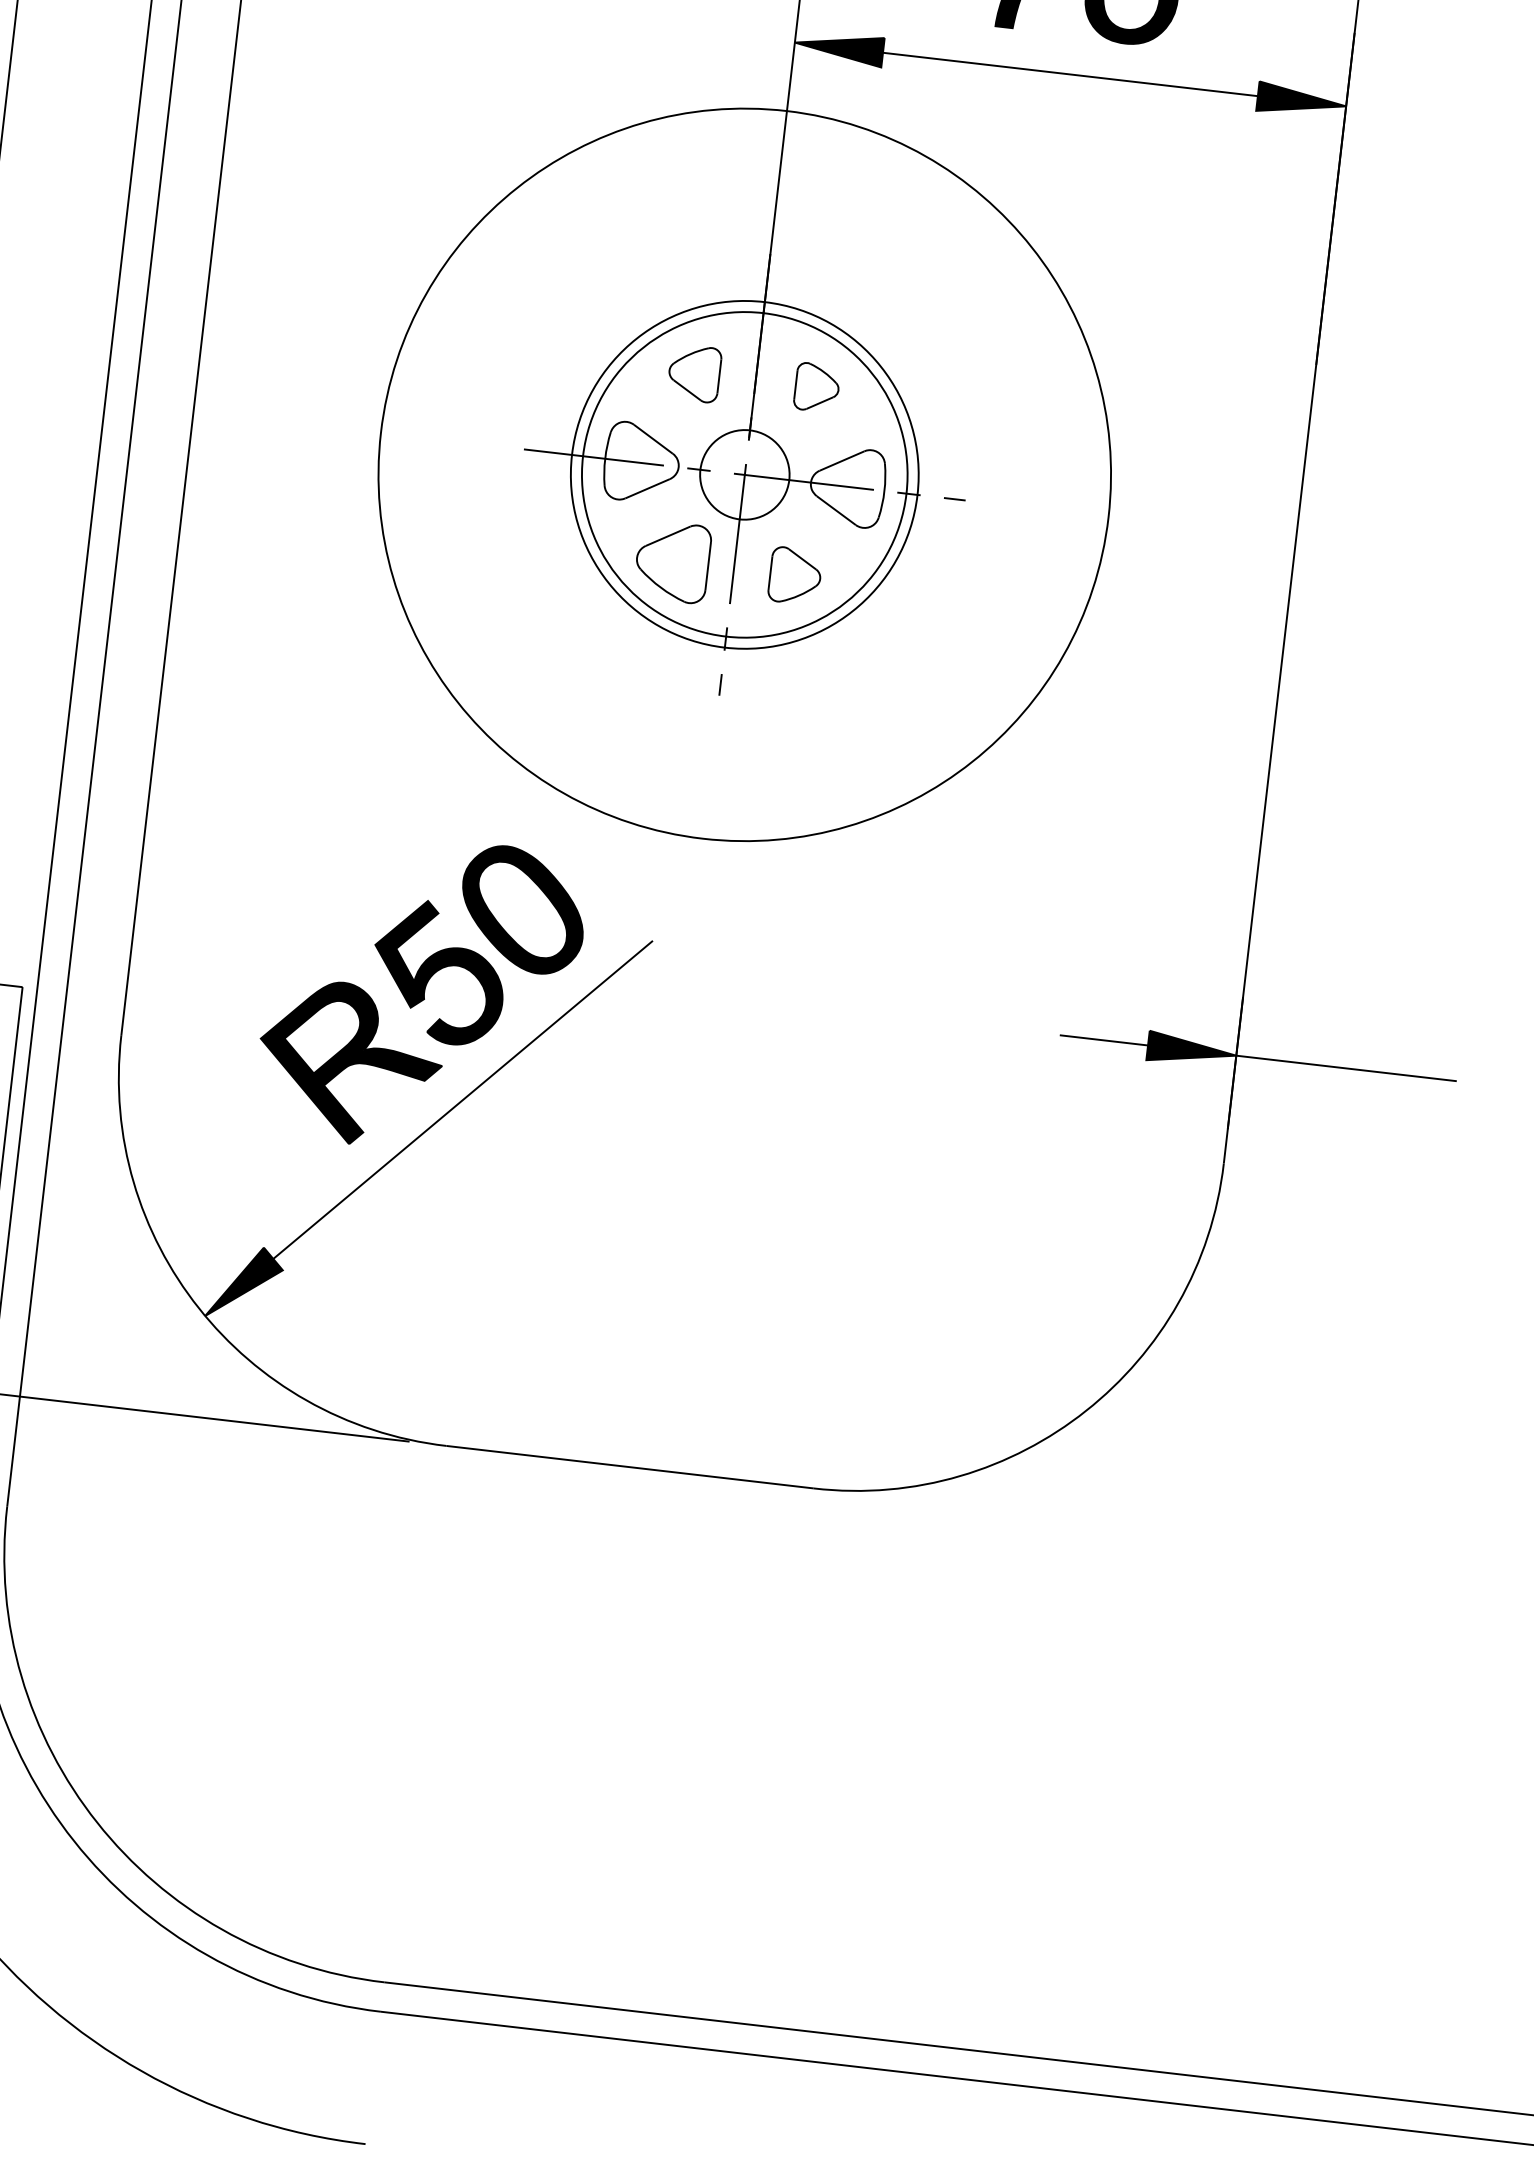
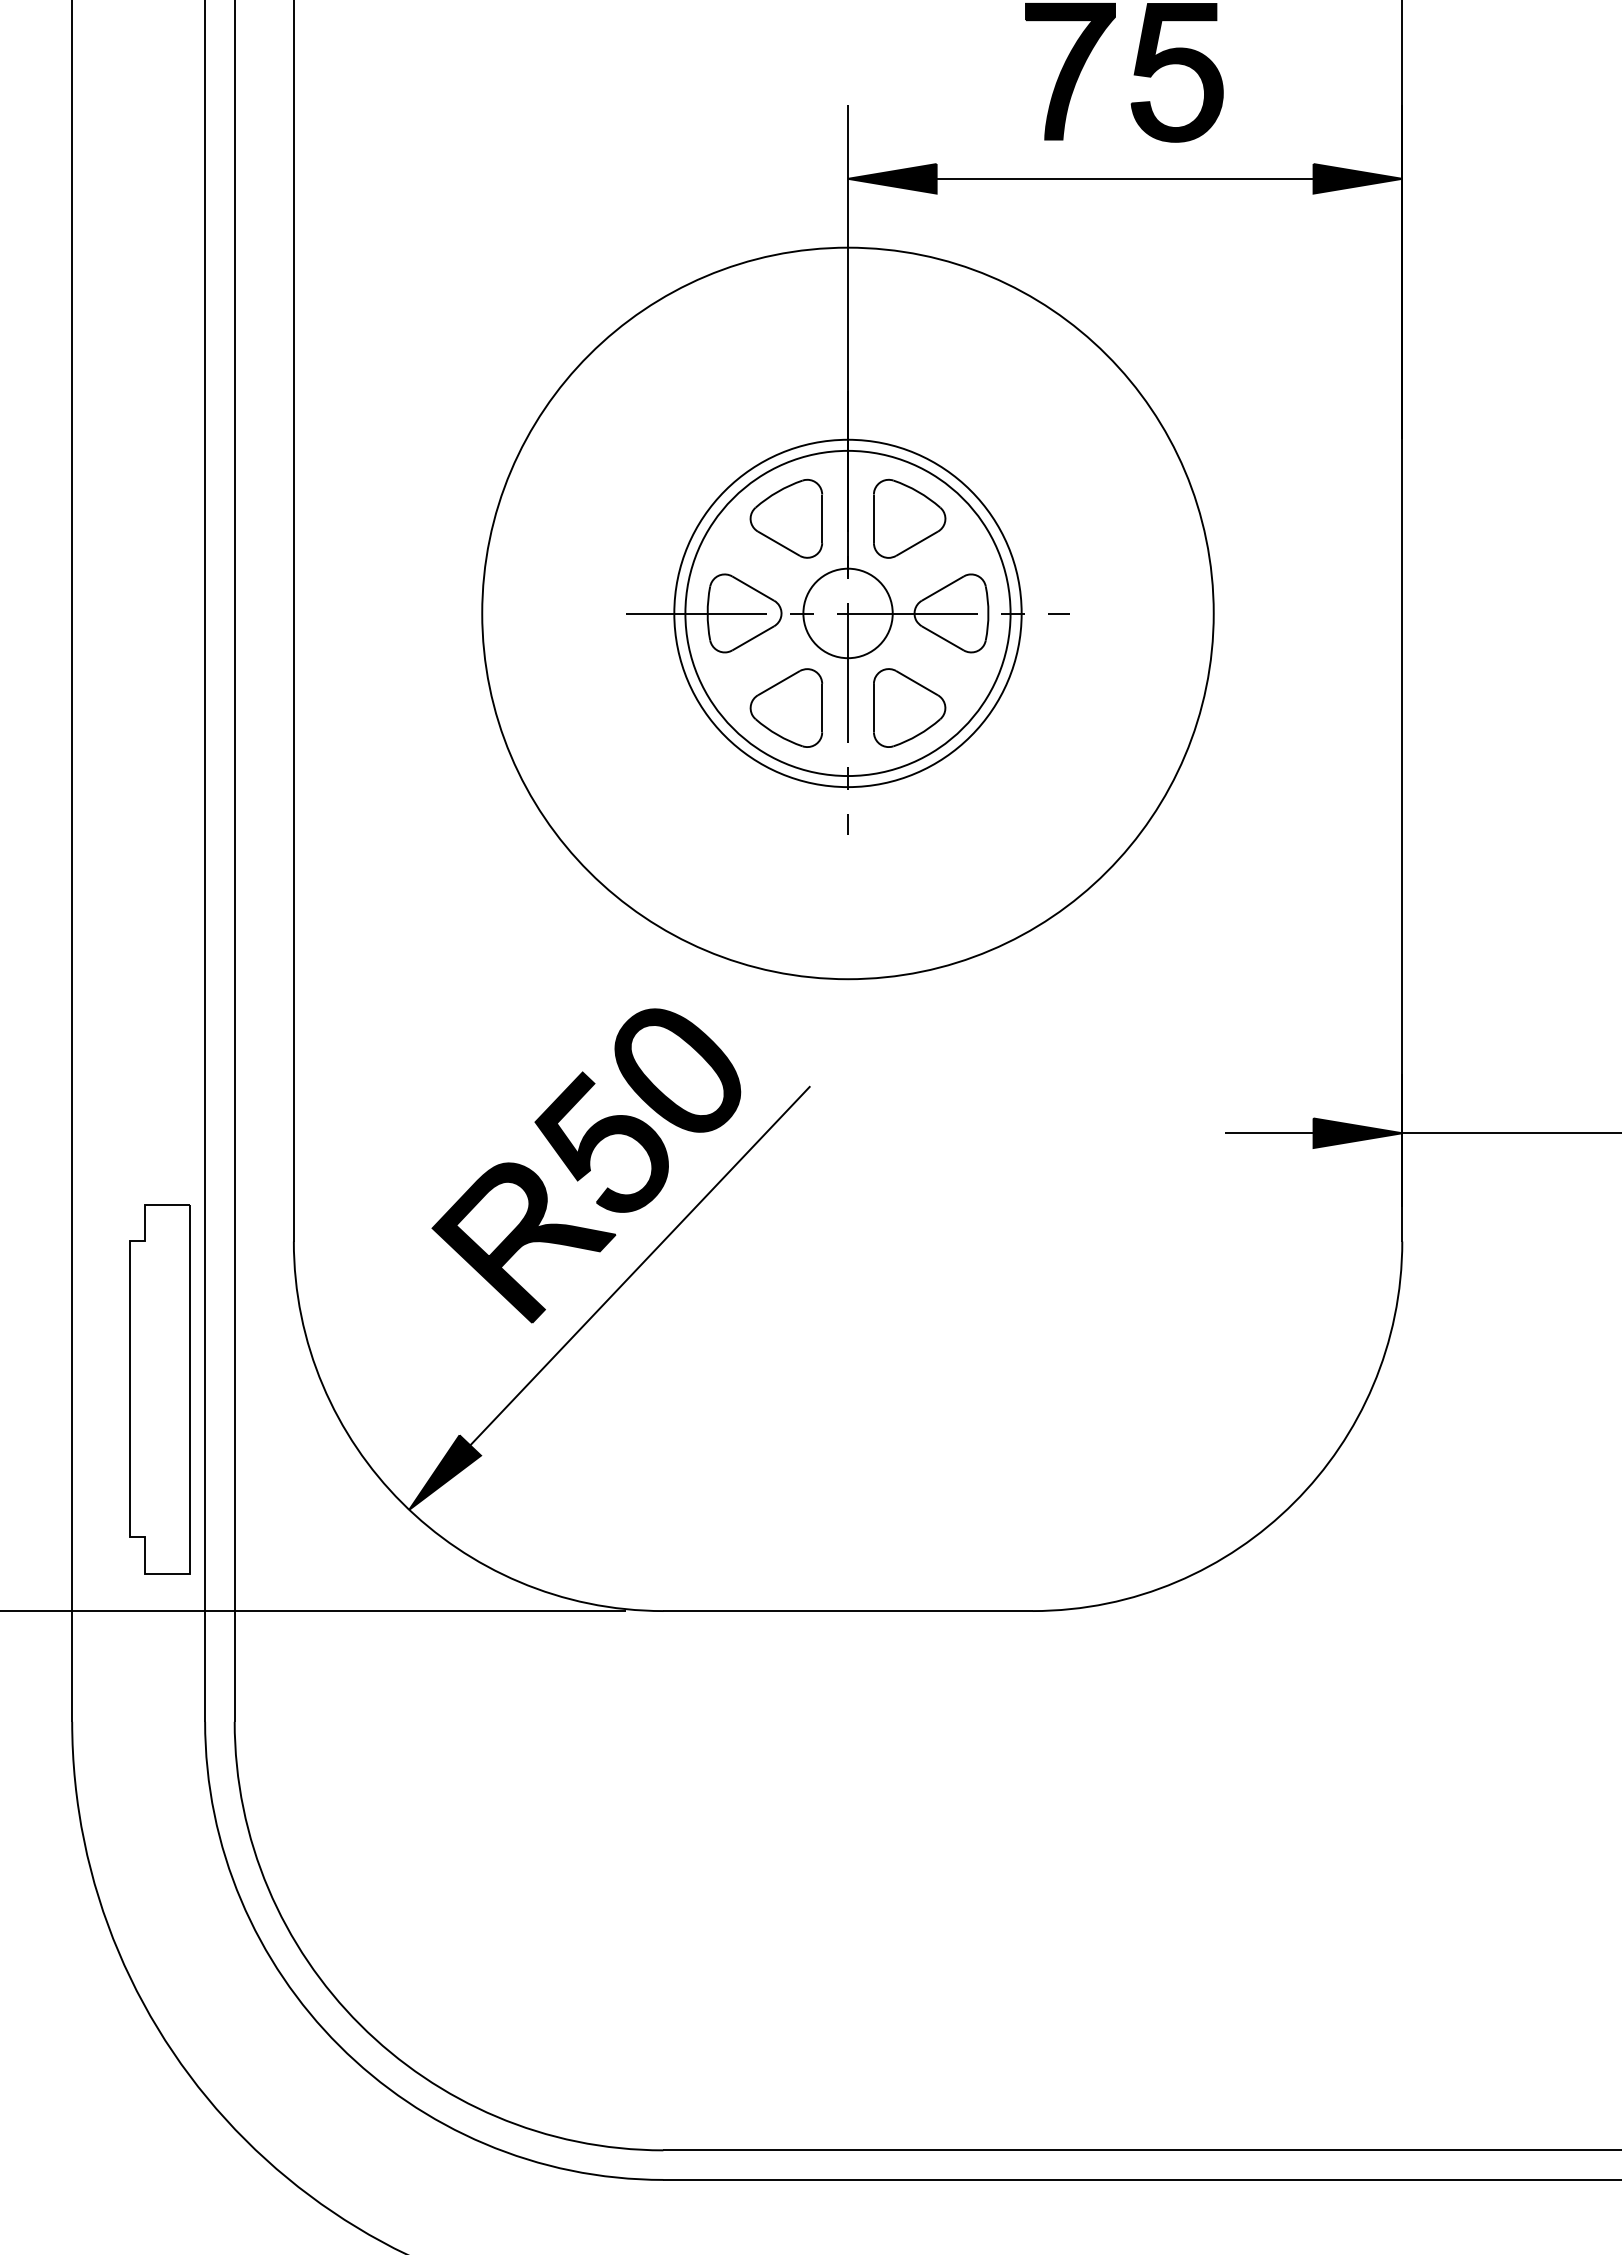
part: (694, 373) -> (786, 518), size x1.43
part: (816, 387) -> (909, 518), size x1.67
part: (795, 575) -> (909, 707), size x1.43

